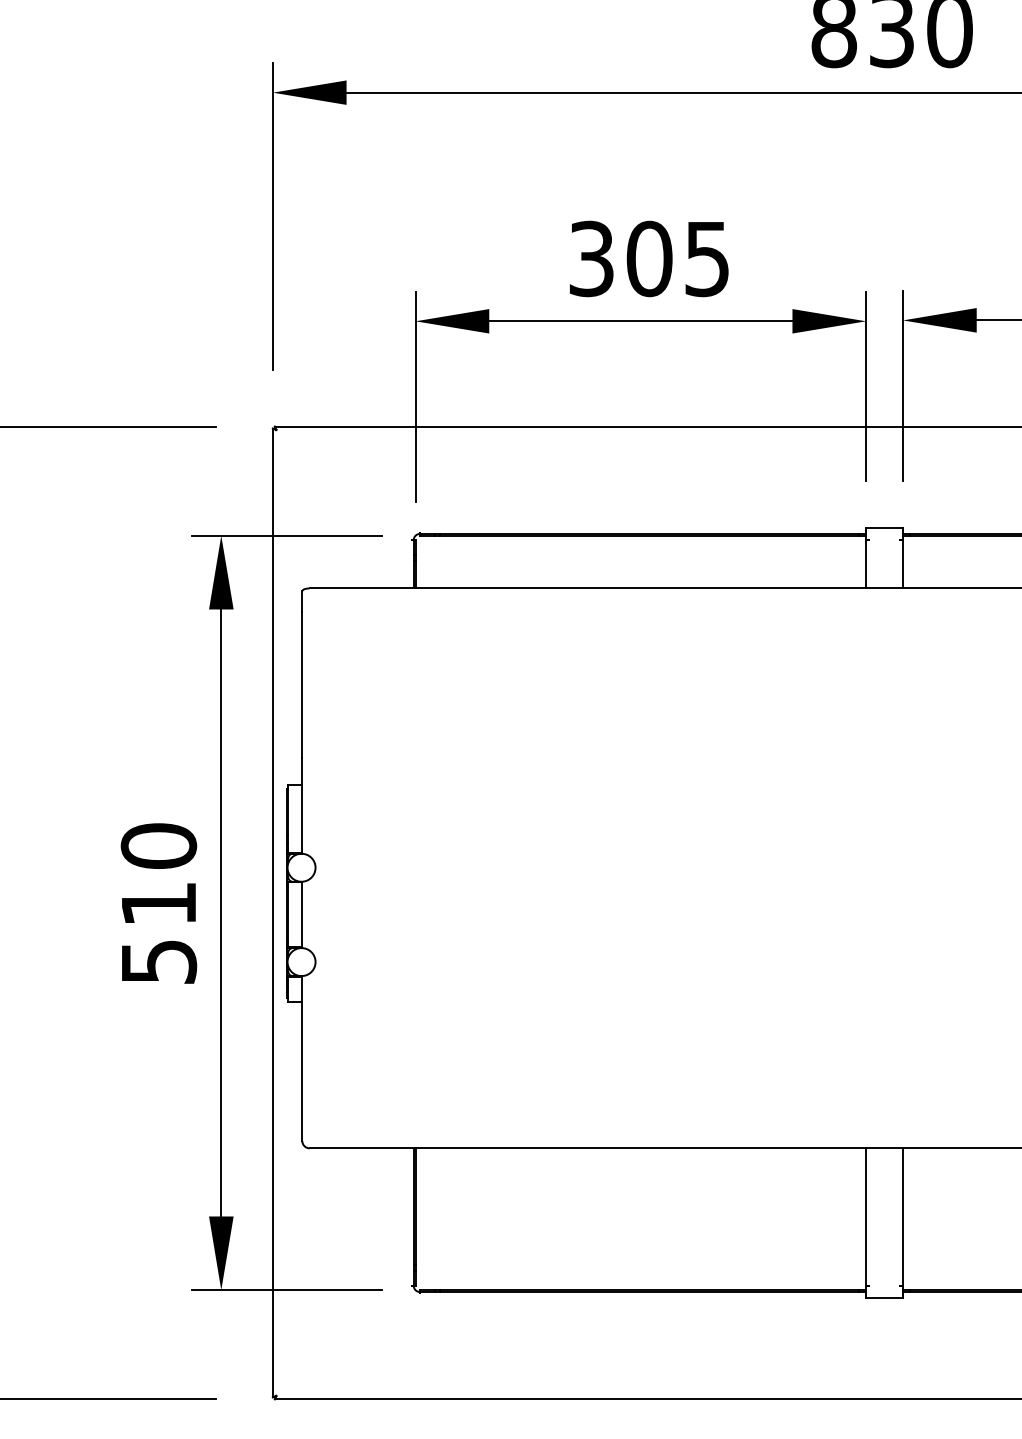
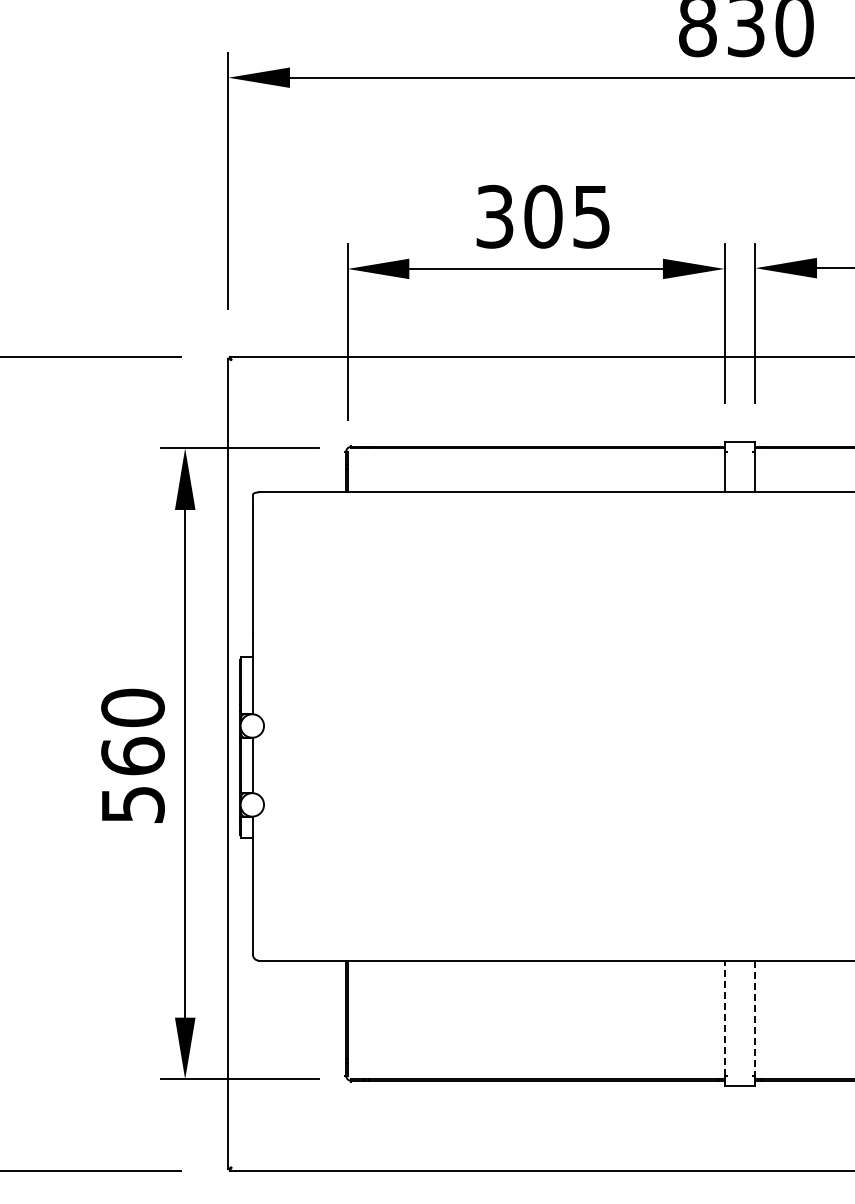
text: (158, 904) -> (132, 756), 510 -> 560
line: (866, 1217) -> (724, 1018), solid -> dashed
line: (903, 1217) -> (755, 1018), solid -> dashed

